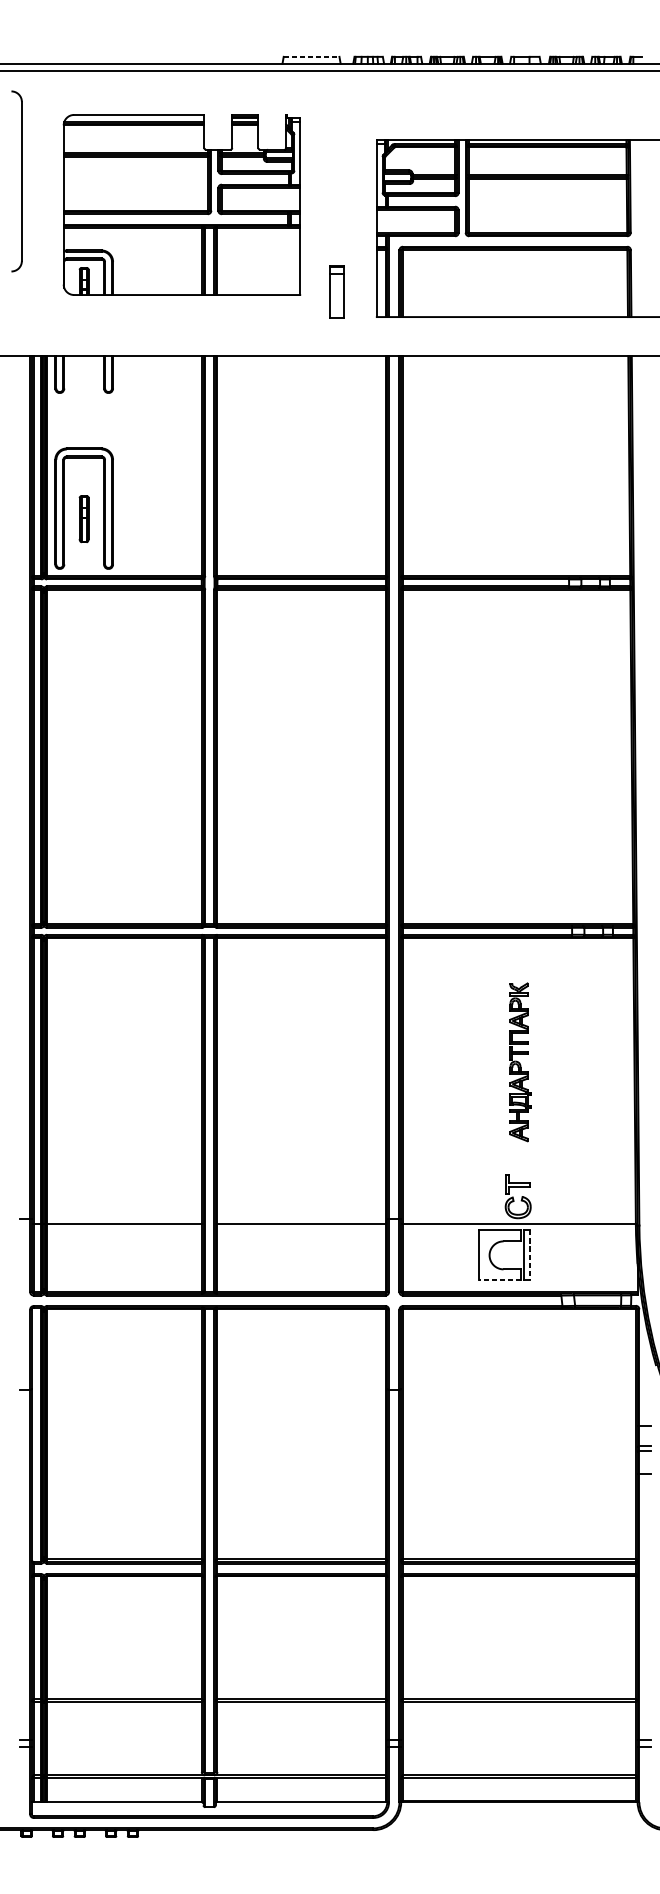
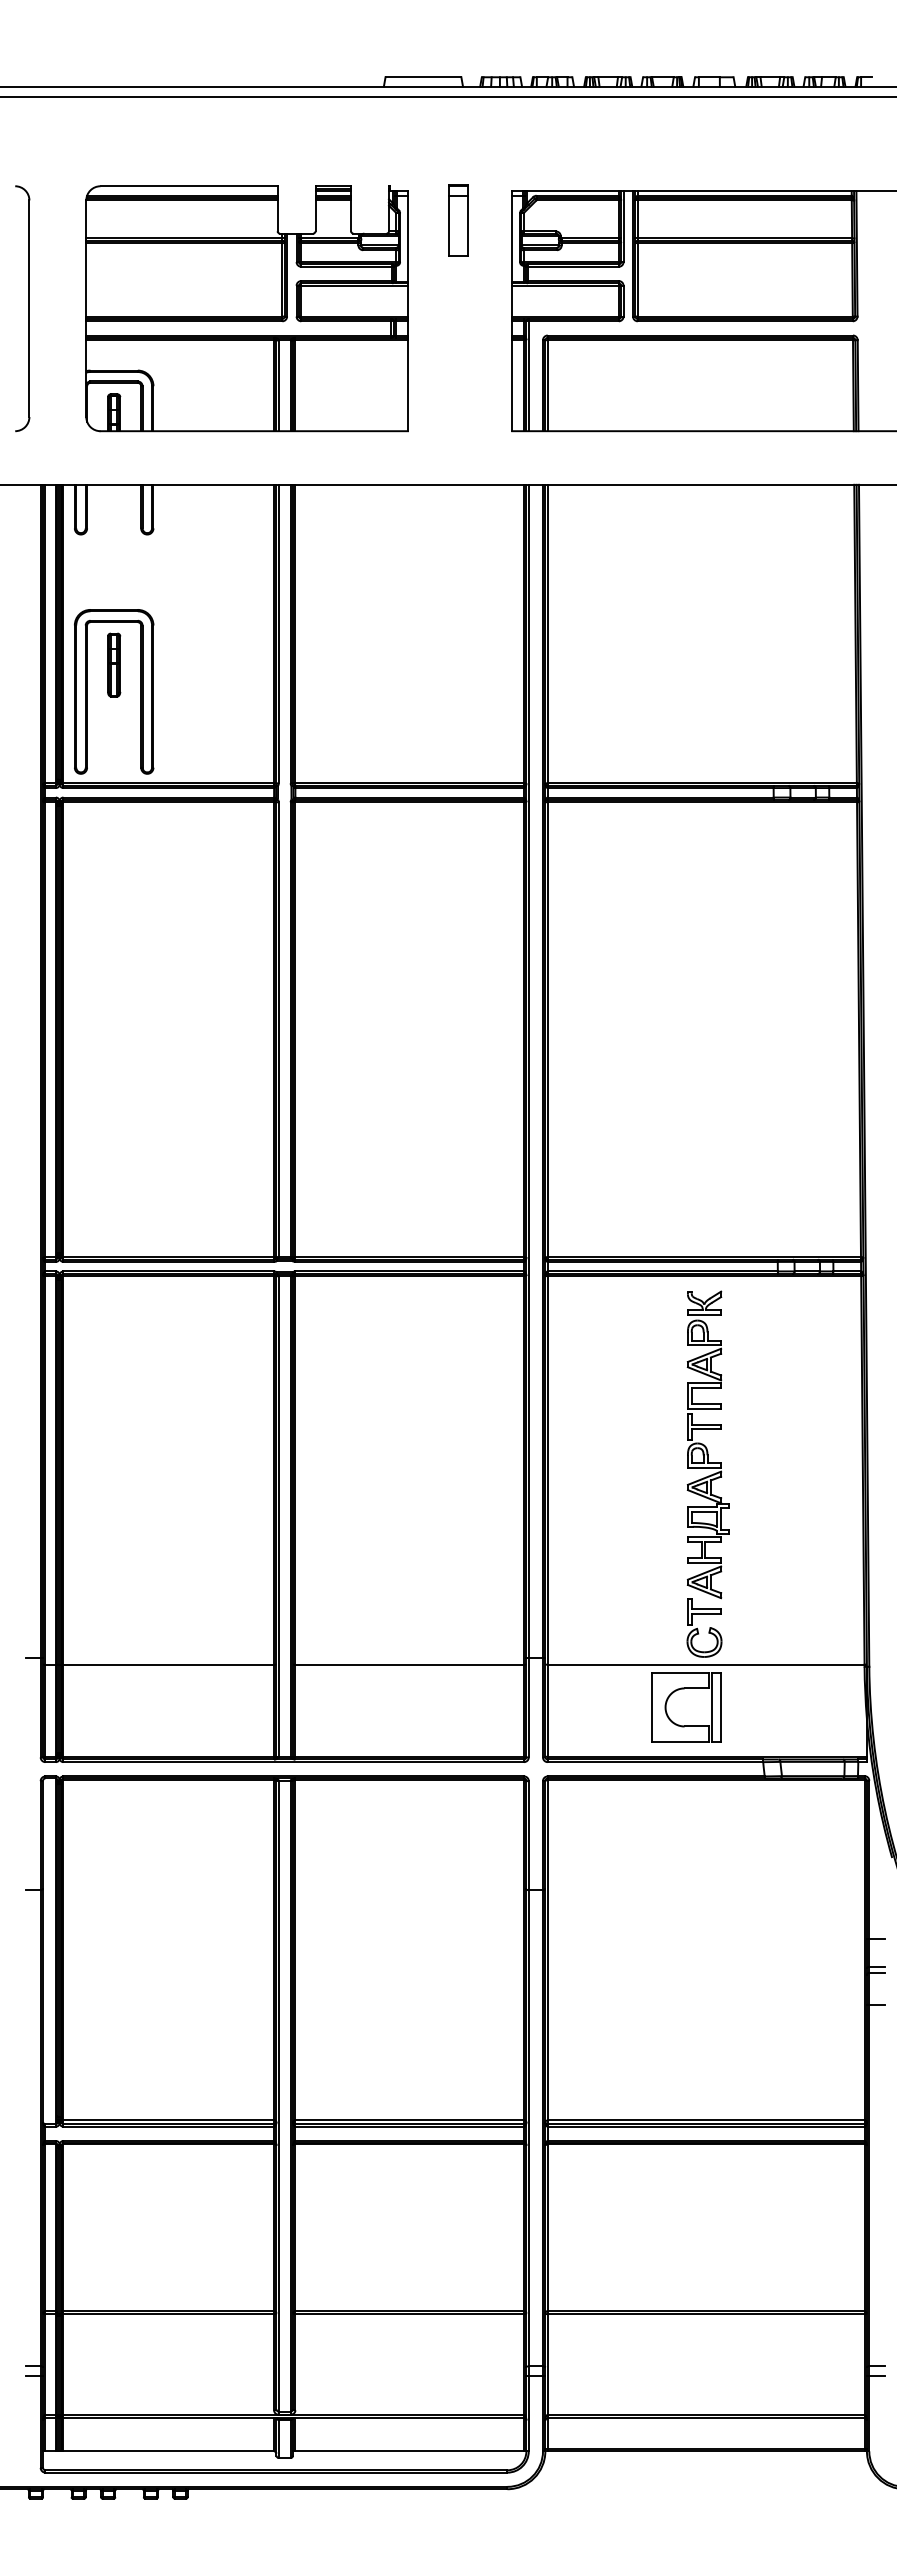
line: (311, 57) -> (423, 77), dashed -> solid
part: (16, 181) -> (22, 308), moved
part: (181, 204) -> (246, 308), moved
part: (337, 292) -> (458, 220), moved
part: (84, 518) -> (114, 664), moved
part: (520, 1062) -> (707, 1444), size x1.43
line: (530, 1255) -> (721, 1707), dashed -> solid
line: (500, 1280) -> (680, 1741), dashed -> solid

